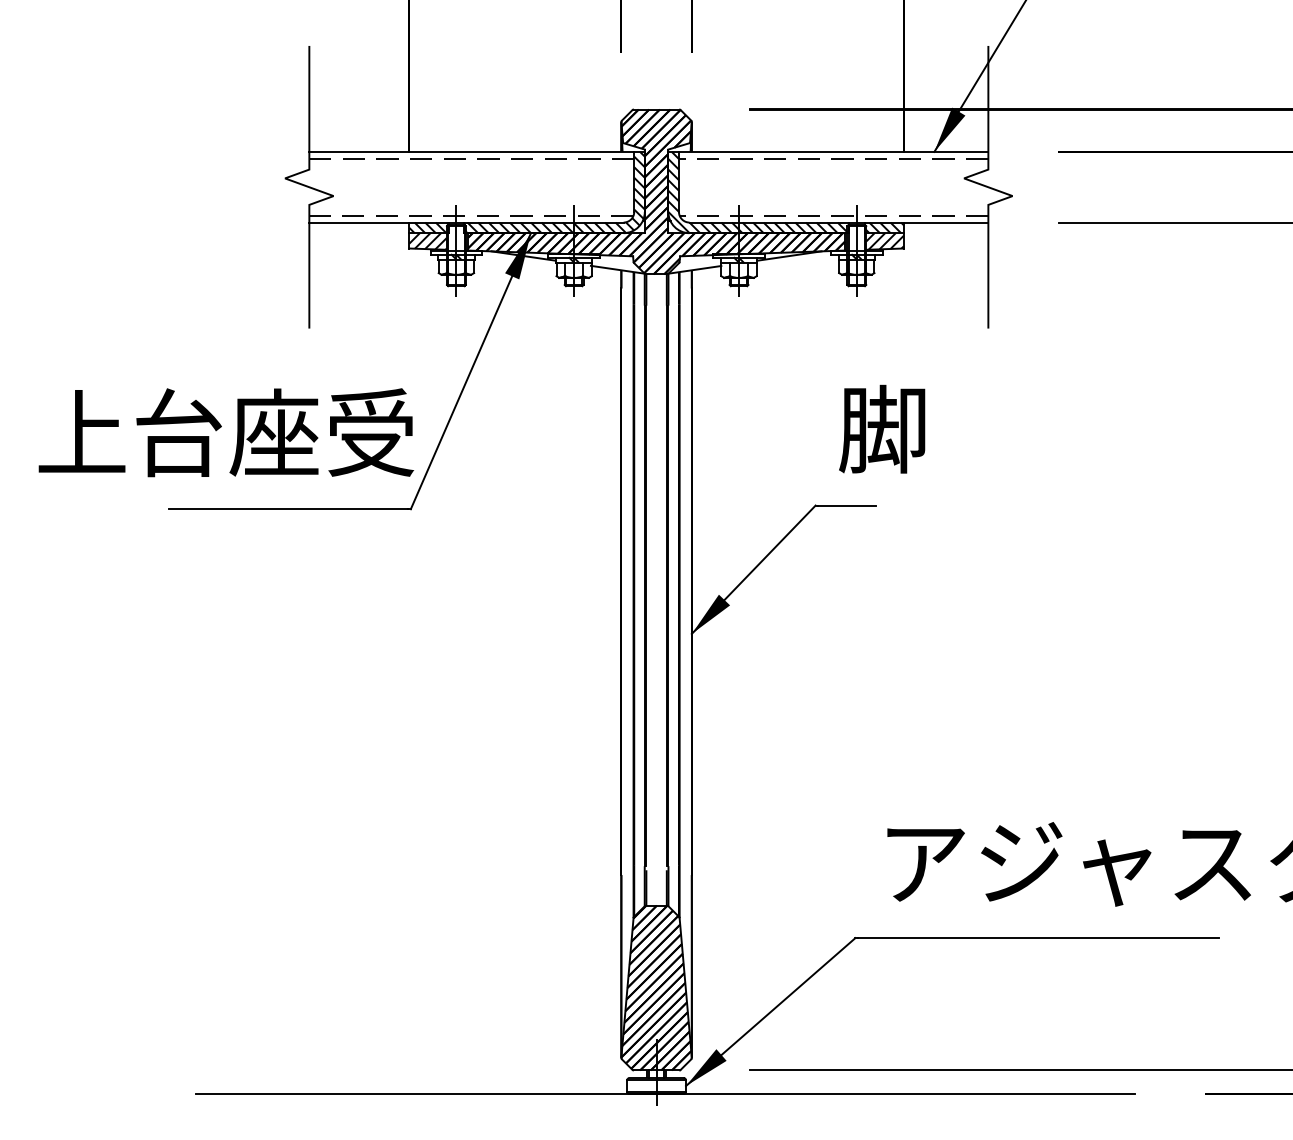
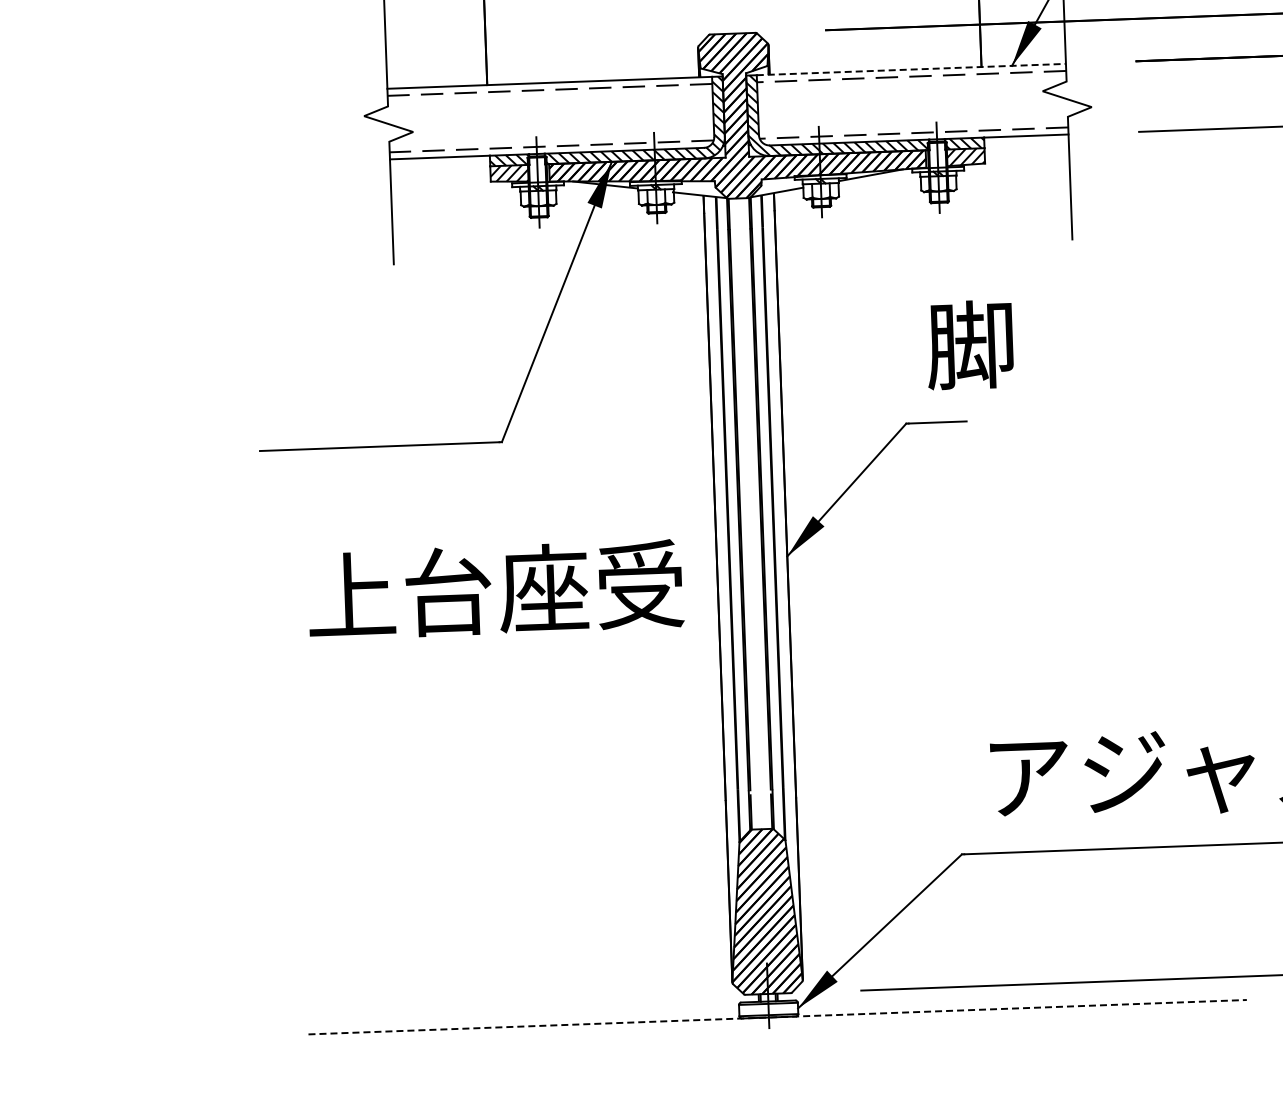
line: (833, 151) -> (911, 69), solid -> dashed
text: (226, 432) -> (495, 589), moved
line: (665, 1094) -> (777, 1017), solid -> dashed

